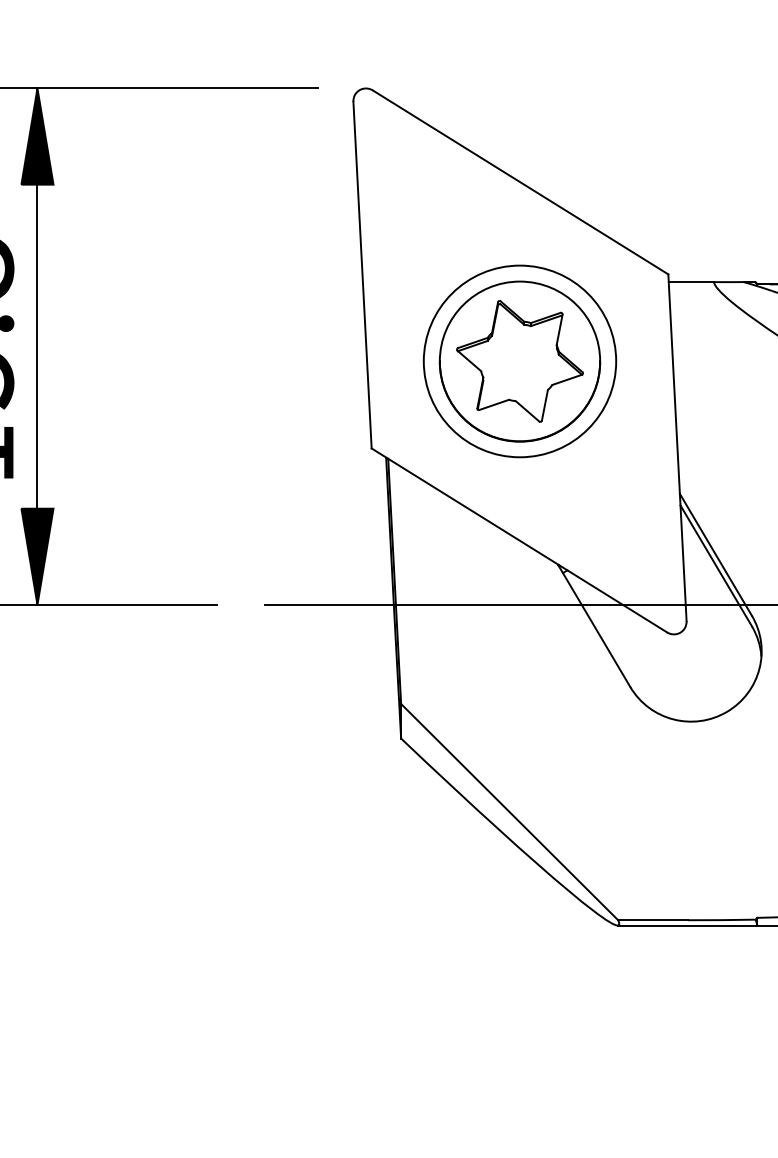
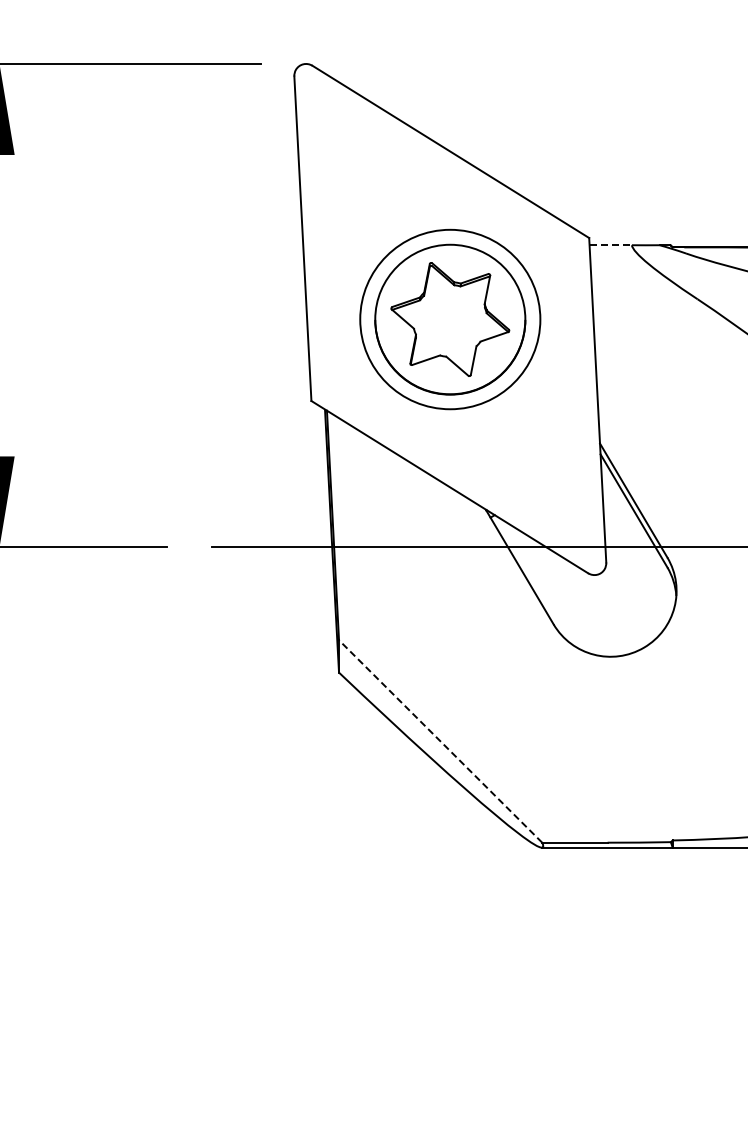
line: (692, 282) -> (611, 245), solid -> dashed
line: (509, 812) -> (440, 741), solid -> dashed

